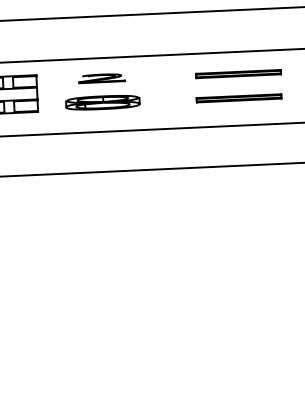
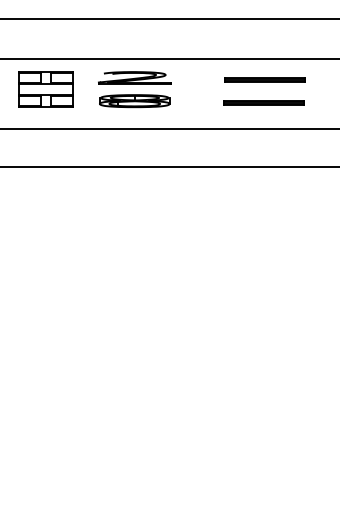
part: (101, 77) -> (134, 77), size x1.67

